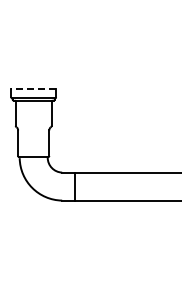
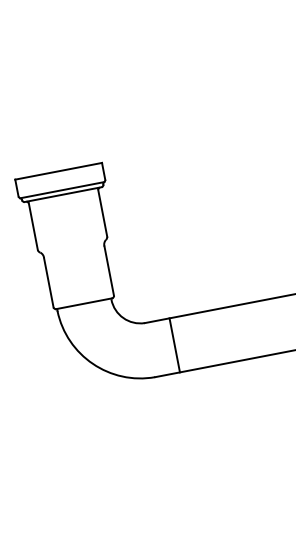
line: (33, 88) -> (58, 171), dashed -> solid

